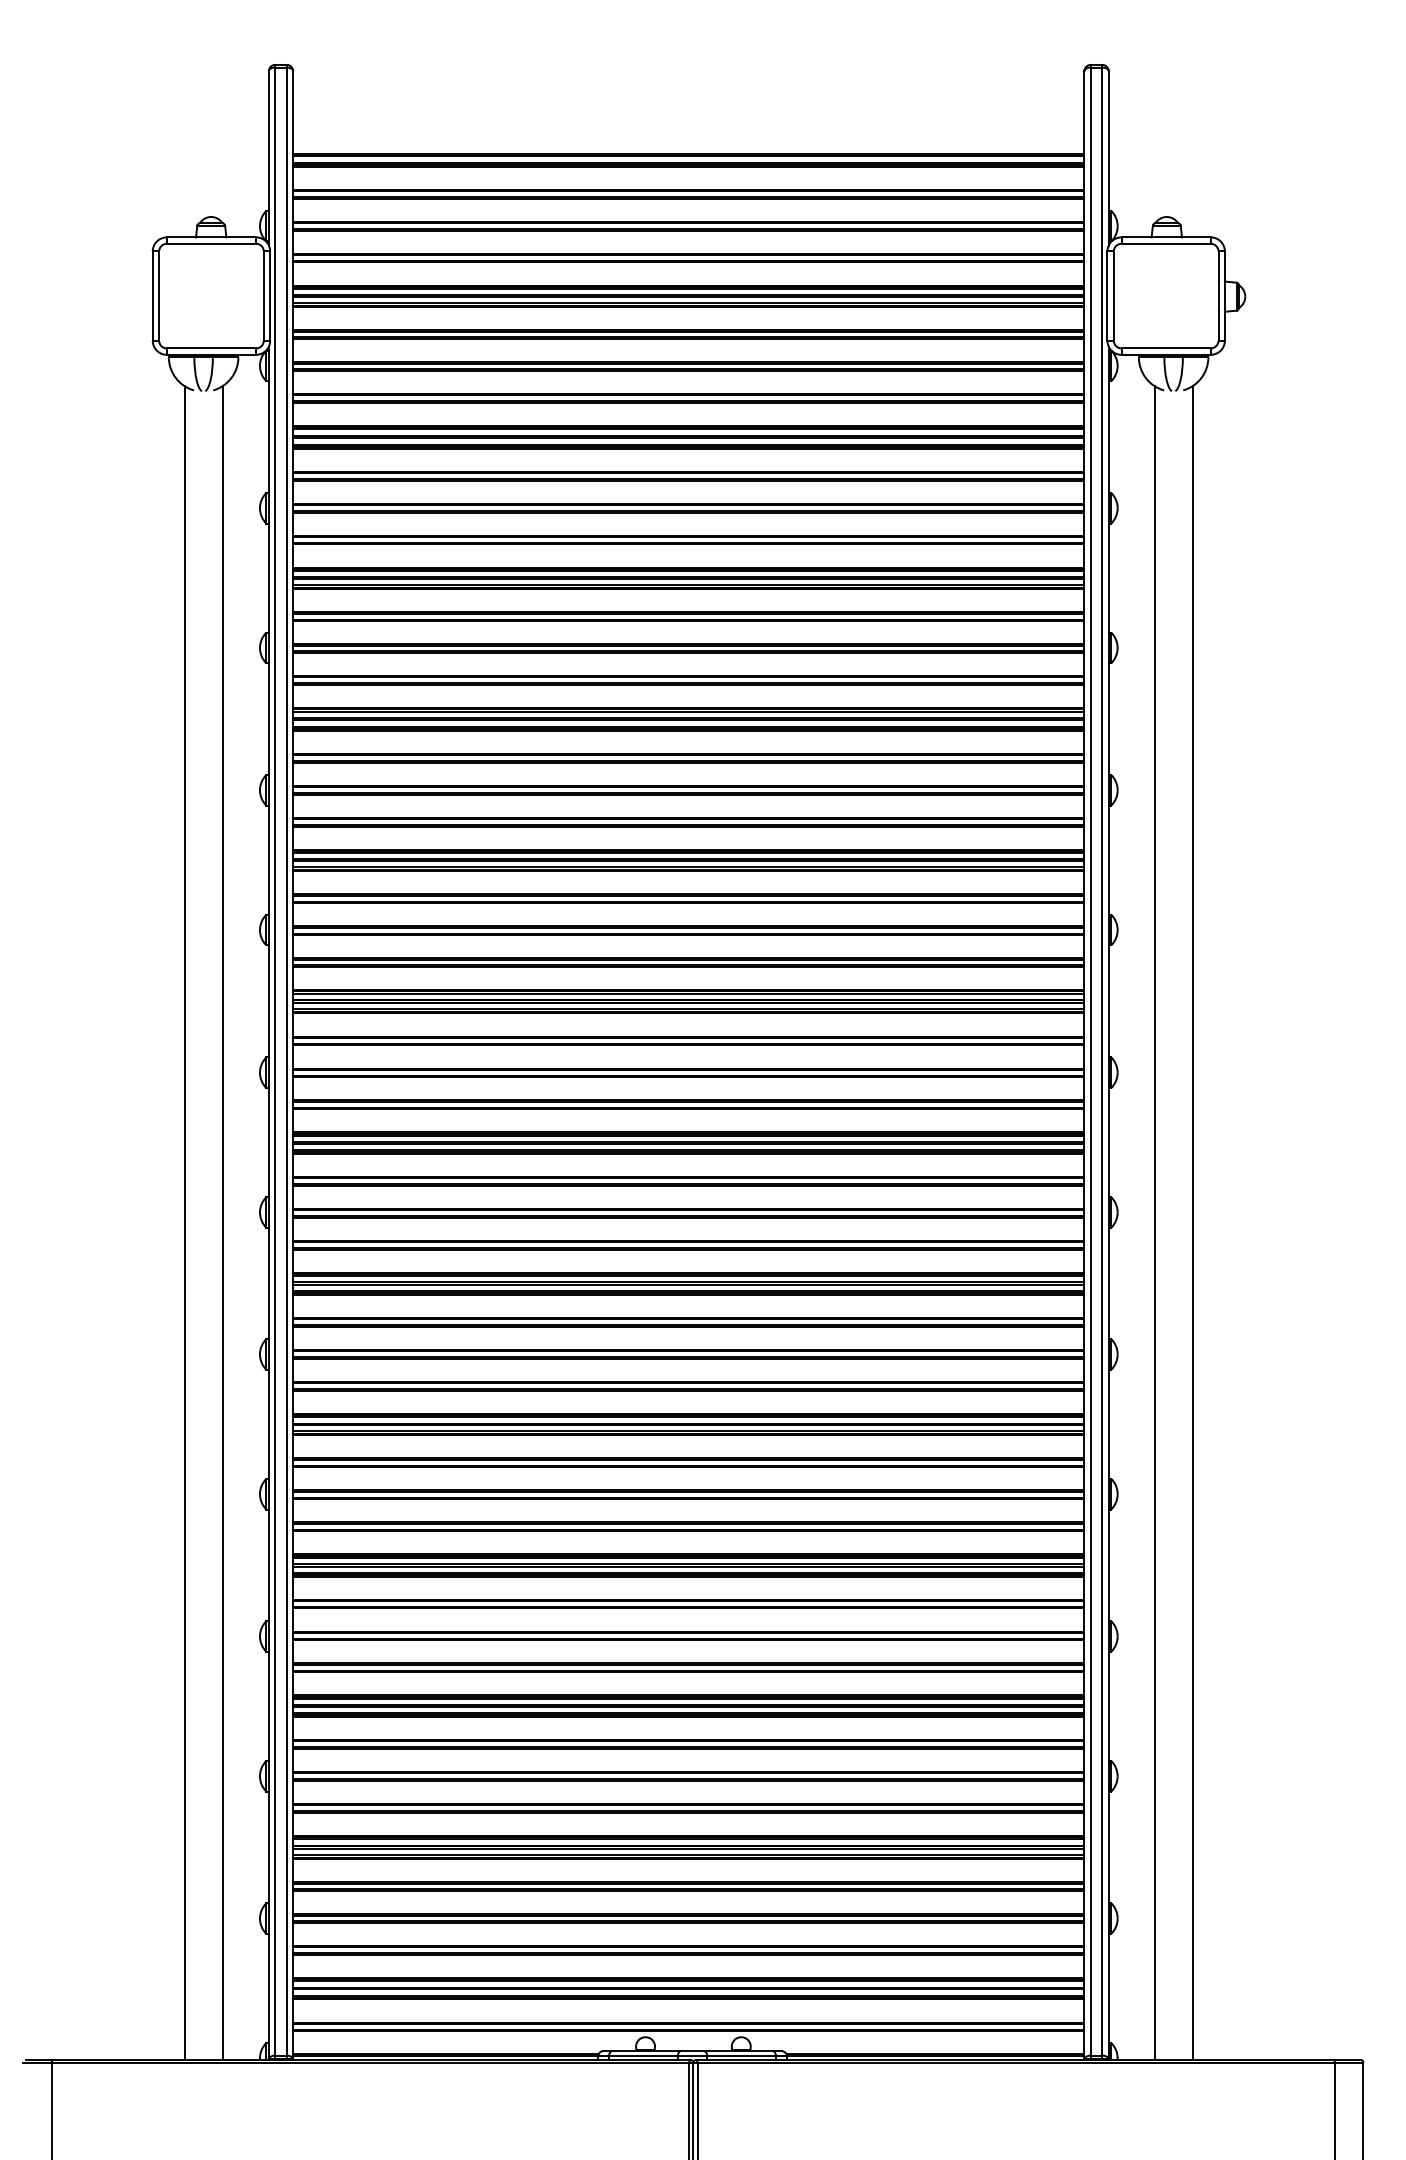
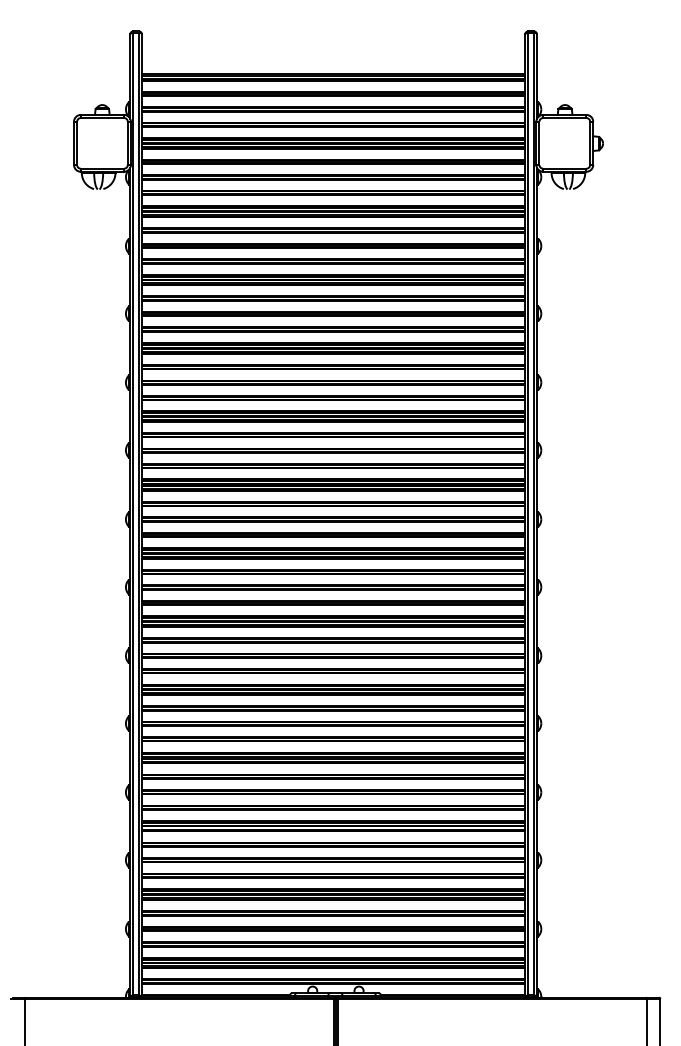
line: (184, 1221) -> (89, 591), removed
line: (223, 1221) -> (108, 591), removed
line: (1155, 1221) -> (559, 591), removed
line: (1192, 1221) -> (577, 591), removed

